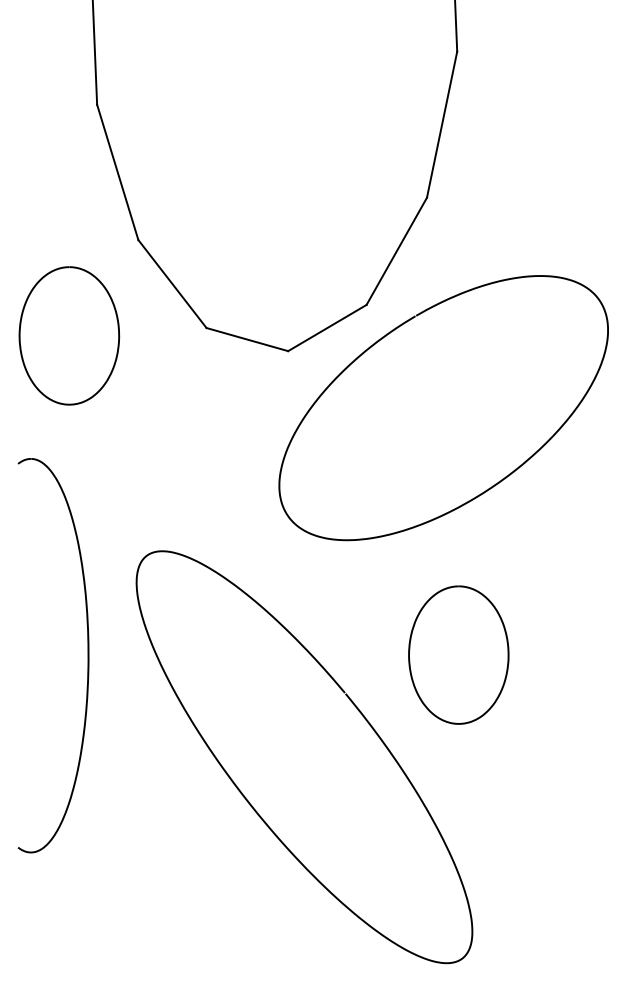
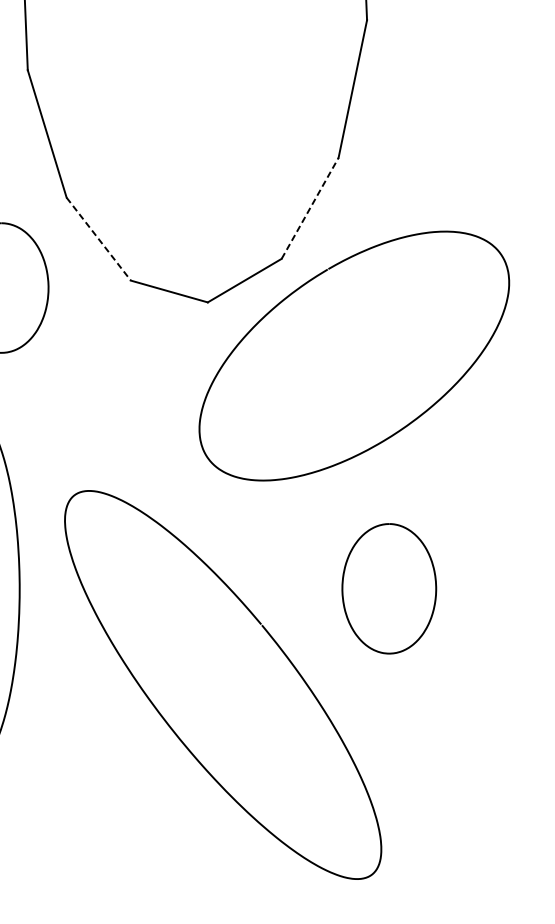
line: (396, 251) -> (309, 208), solid -> dashed
line: (172, 284) -> (98, 239), solid -> dashed
curve: (410, 649) -> (343, 583), moved

